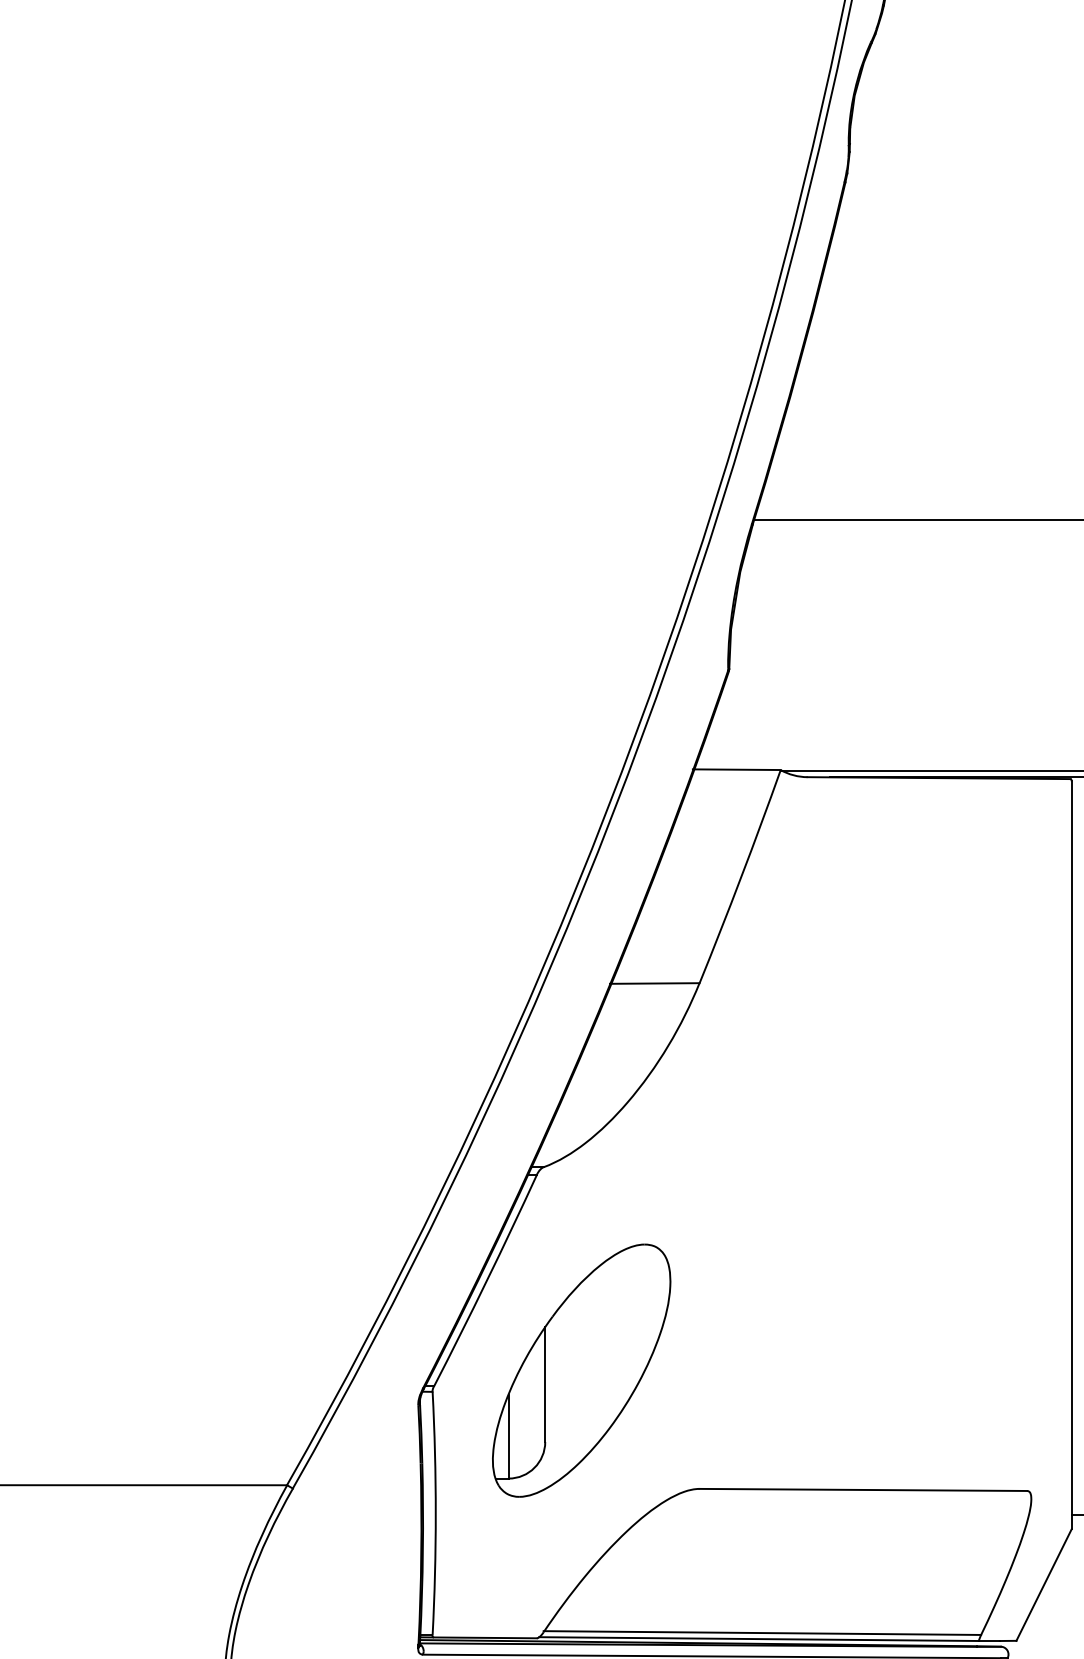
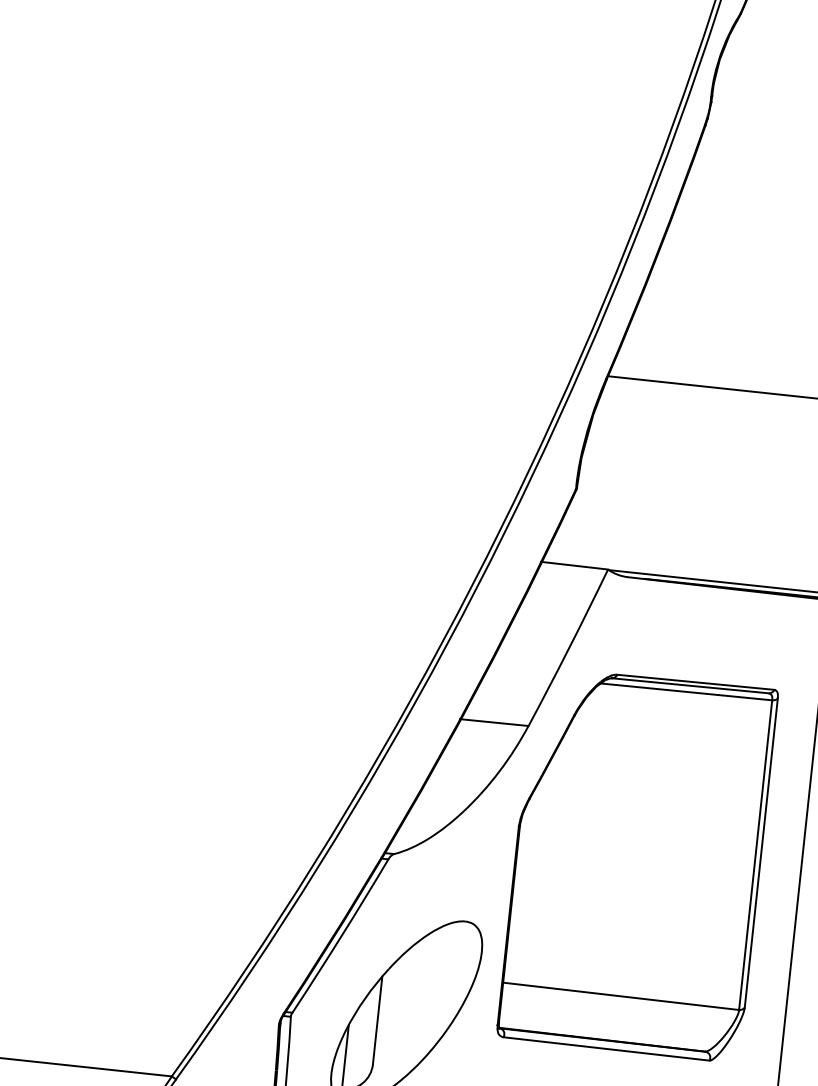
part: (859, 1146) -> (637, 864), added

